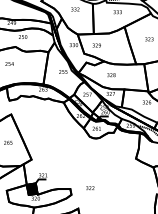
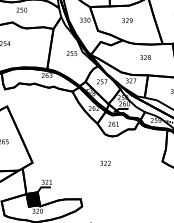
text: (96, 45) -> (126, 20), moved
text: (111, 75) -> (145, 57), moved
text: (90, 187) -> (105, 162), moved

